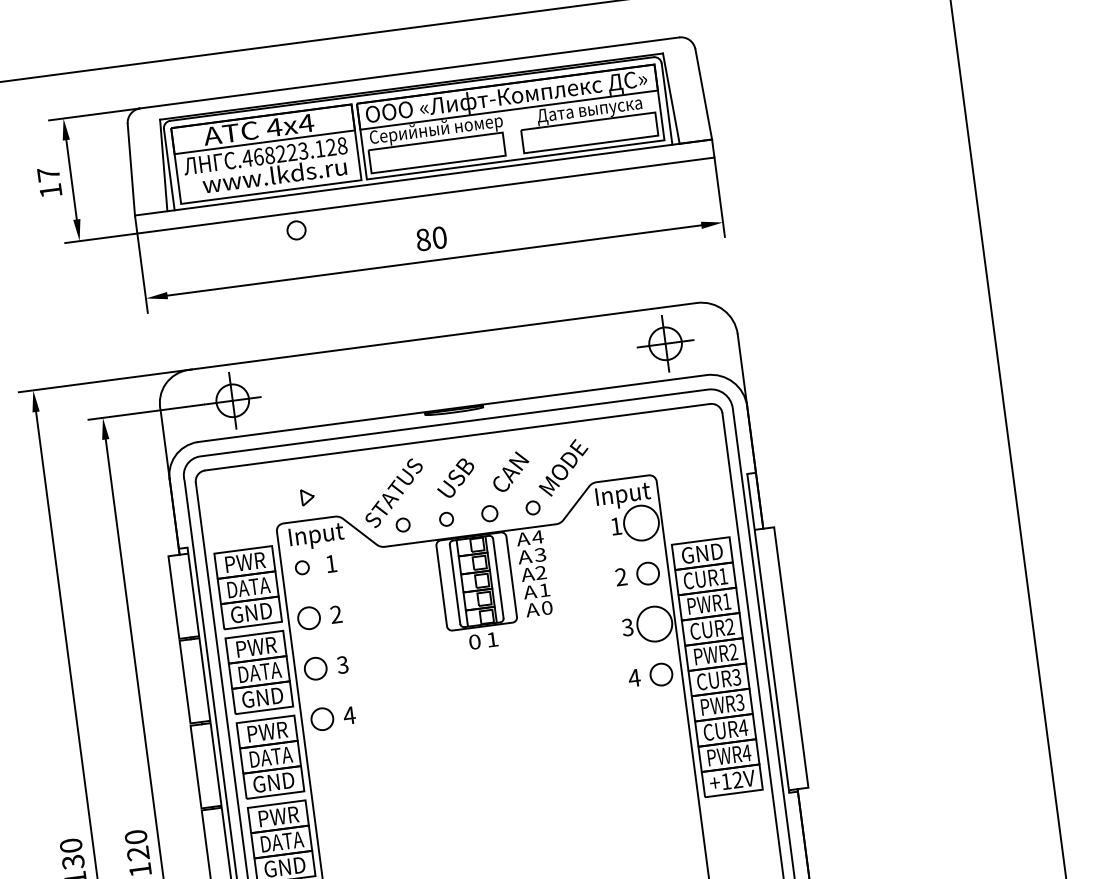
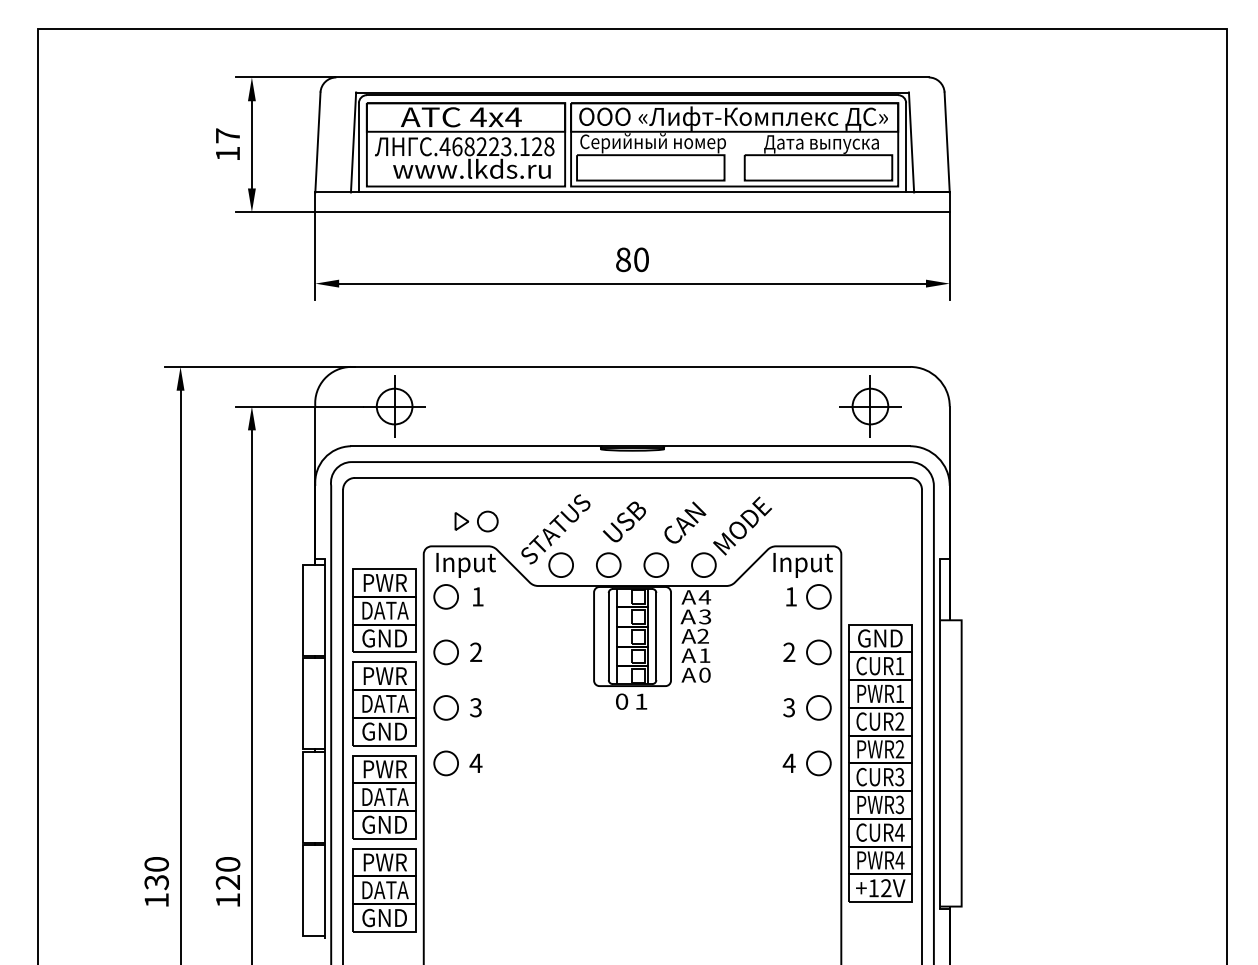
circle: (296, 230) -> (487, 521), moved
circle: (532, 507) -> (703, 564), size x1.67
circle: (489, 513) -> (656, 564), size x1.43
circle: (446, 518) -> (608, 564), size x1.67
circle: (641, 522) -> (818, 596), size x0.62
circle: (402, 524) -> (560, 564), size x1.67
circle: (301, 567) -> (445, 596), size x1.67
circle: (654, 623) -> (818, 707), size x0.62

